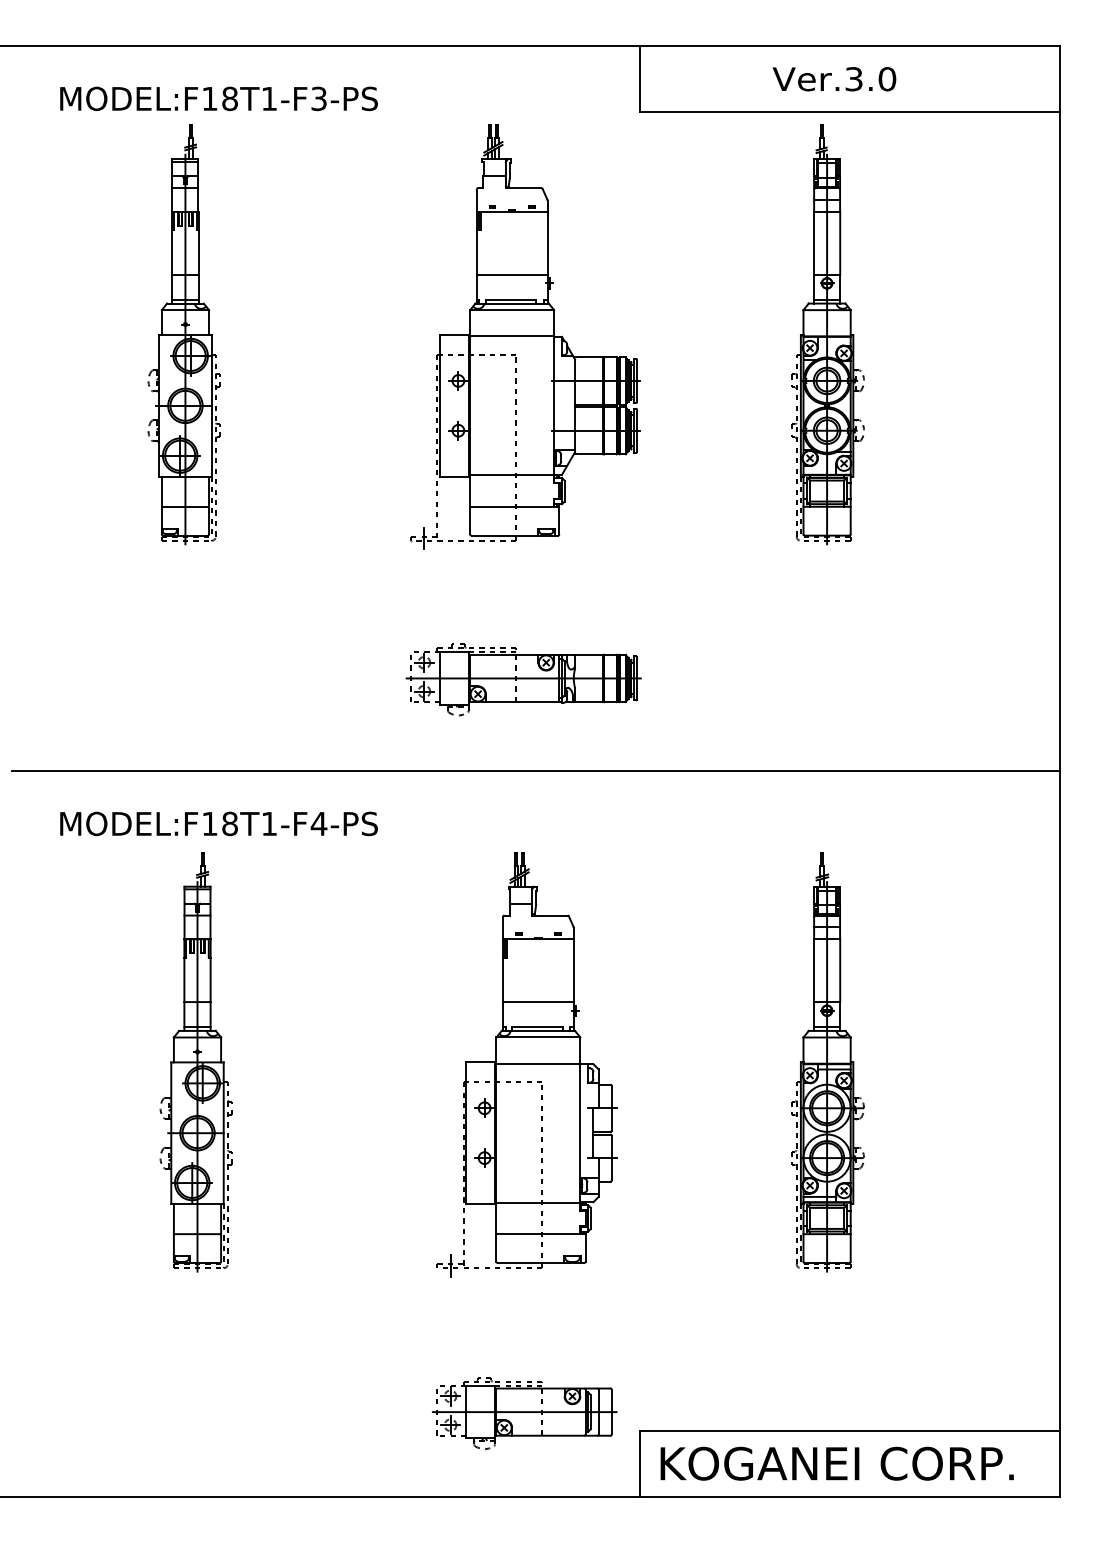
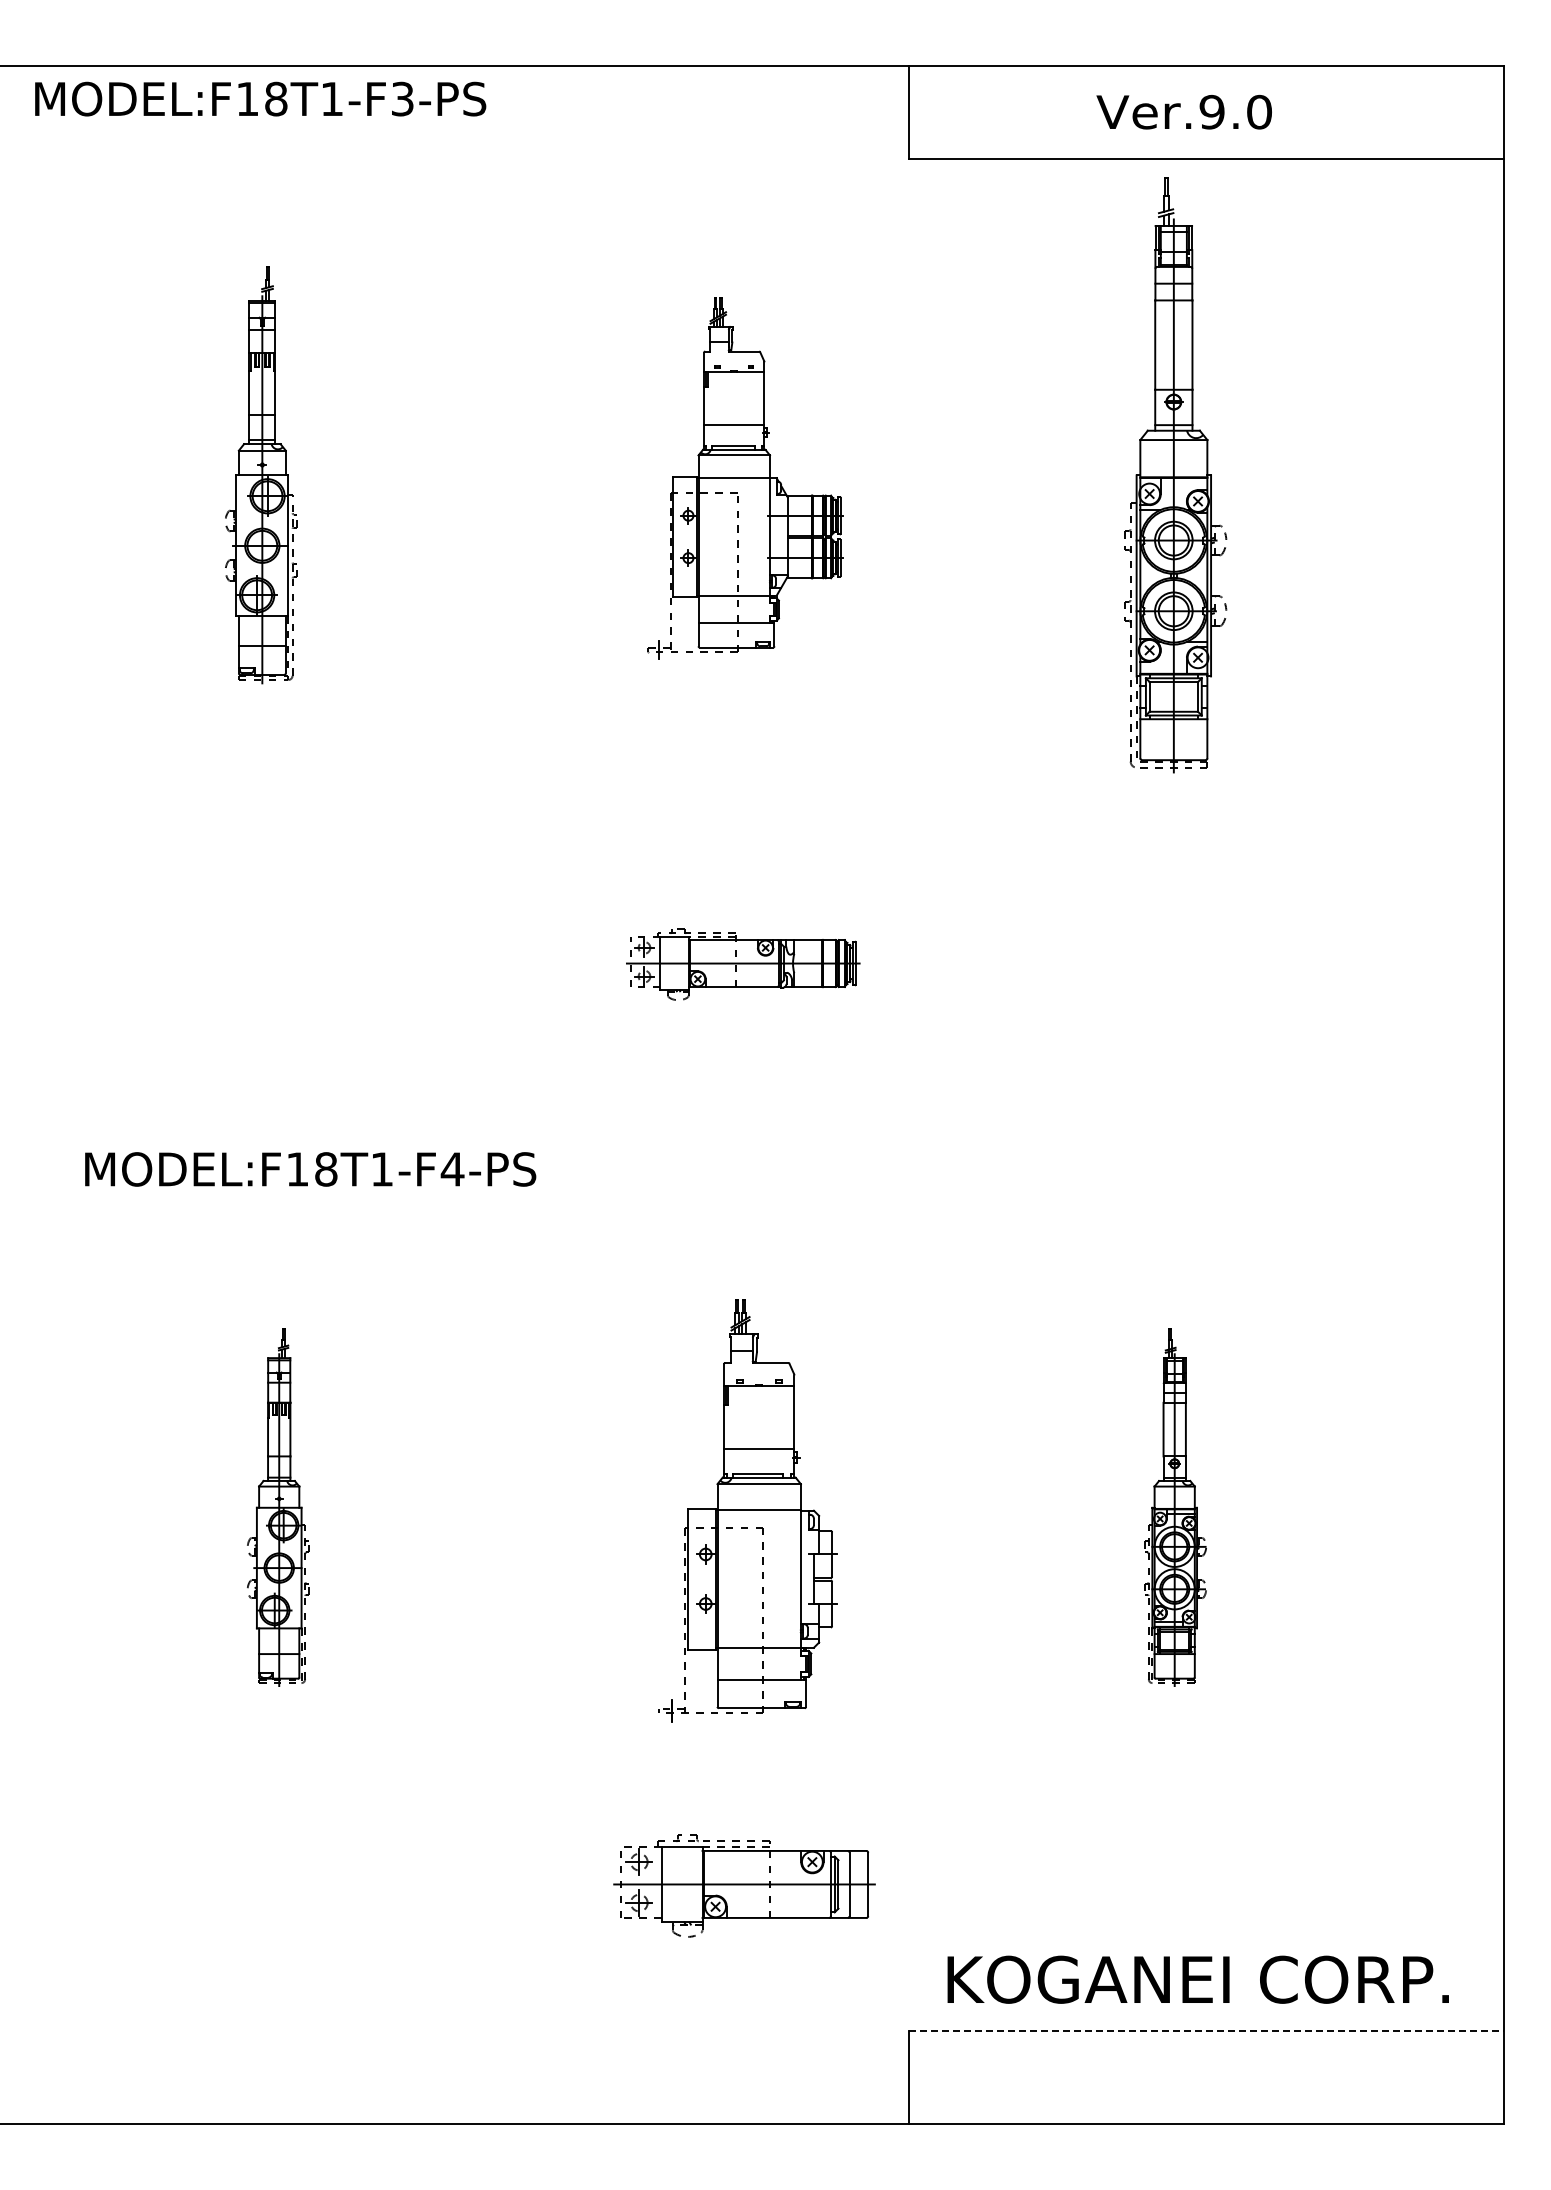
text: (853, 79) -> (1211, 112), Ver.3.0 -> Ver.9.0
text: (218, 98) -> (260, 98), moved
part: (183, 335) -> (260, 475), size x0.7
part: (525, 337) -> (745, 478), size x0.6
part: (523, 679) -> (743, 964), size x0.7
line: (535, 771) -> (760, 1095), removed
part: (195, 1062) -> (277, 1507), size x0.6
part: (828, 1062) -> (1175, 1507), size x0.6
part: (526, 1064) -> (747, 1510), size x0.7
part: (524, 1412) -> (744, 1885), moved
line: (850, 1431) -> (1206, 2031), solid -> dashed
text: (836, 1463) -> (1197, 1979), moved

